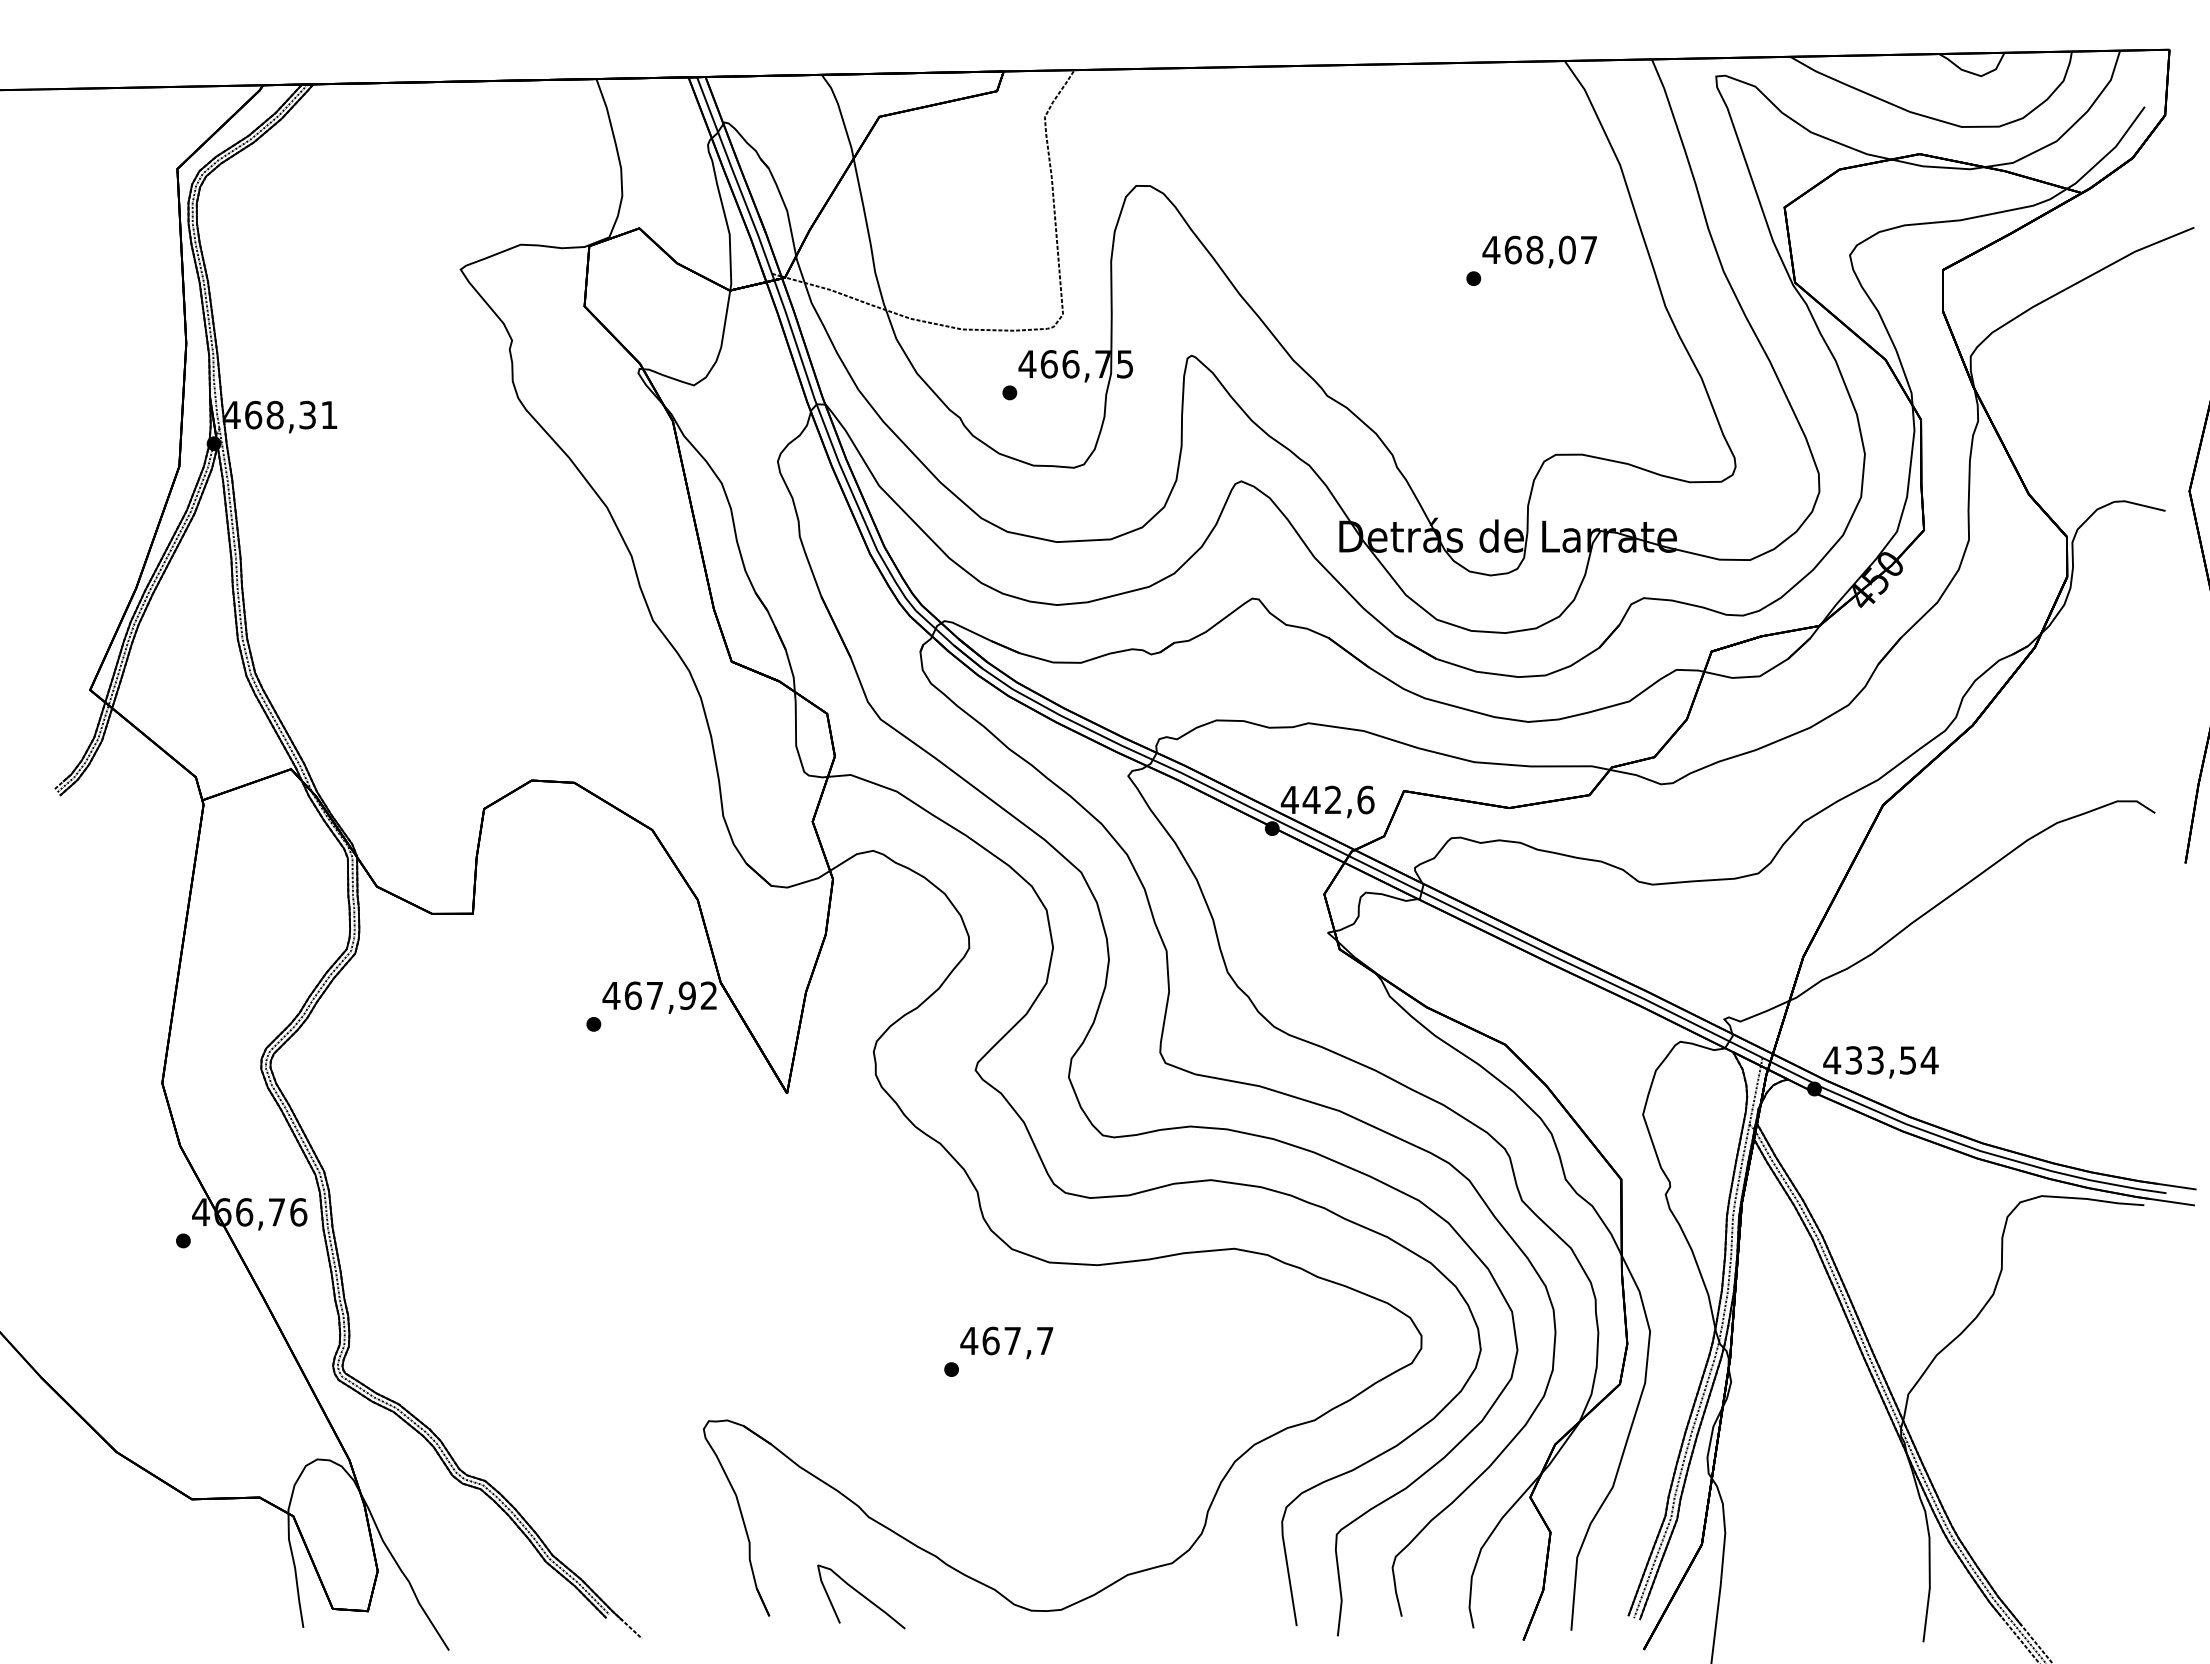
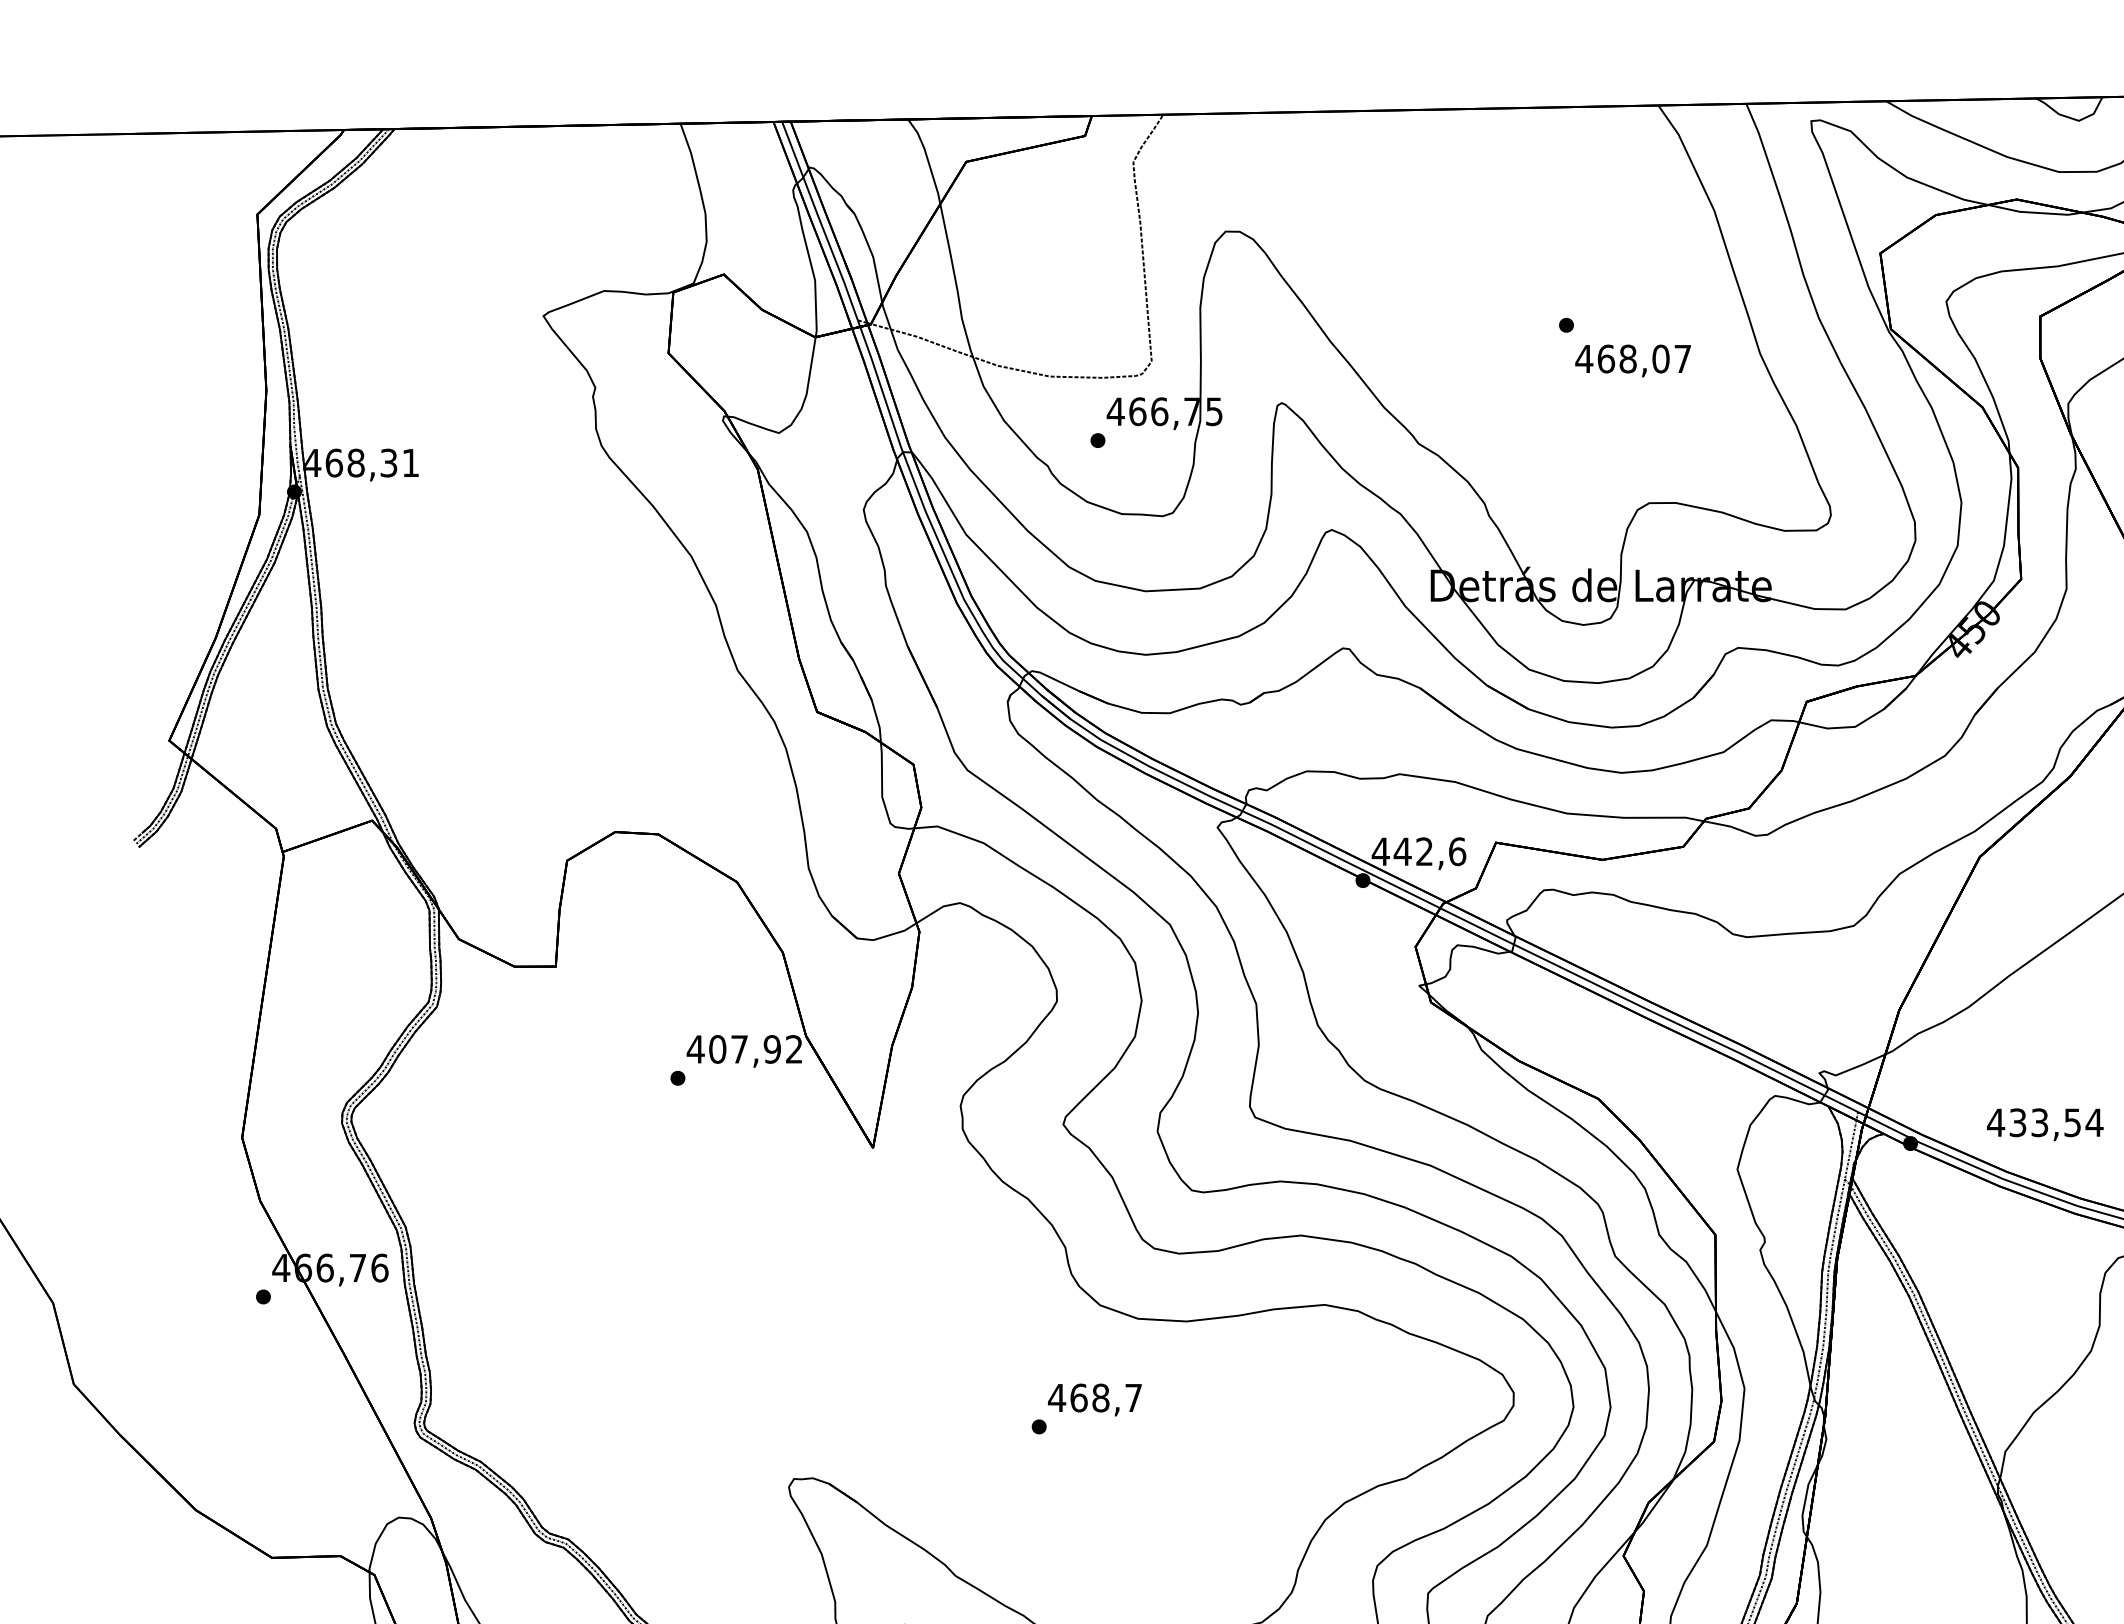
text: (1539, 251) -> (1632, 360), moved
text: (632, 995) -> (716, 1049), 467,92 -> 407,92
text: (1880, 1062) -> (2044, 1124), moved
text: (1012, 1340) -> (1100, 1397), 467,7 -> 468,7

